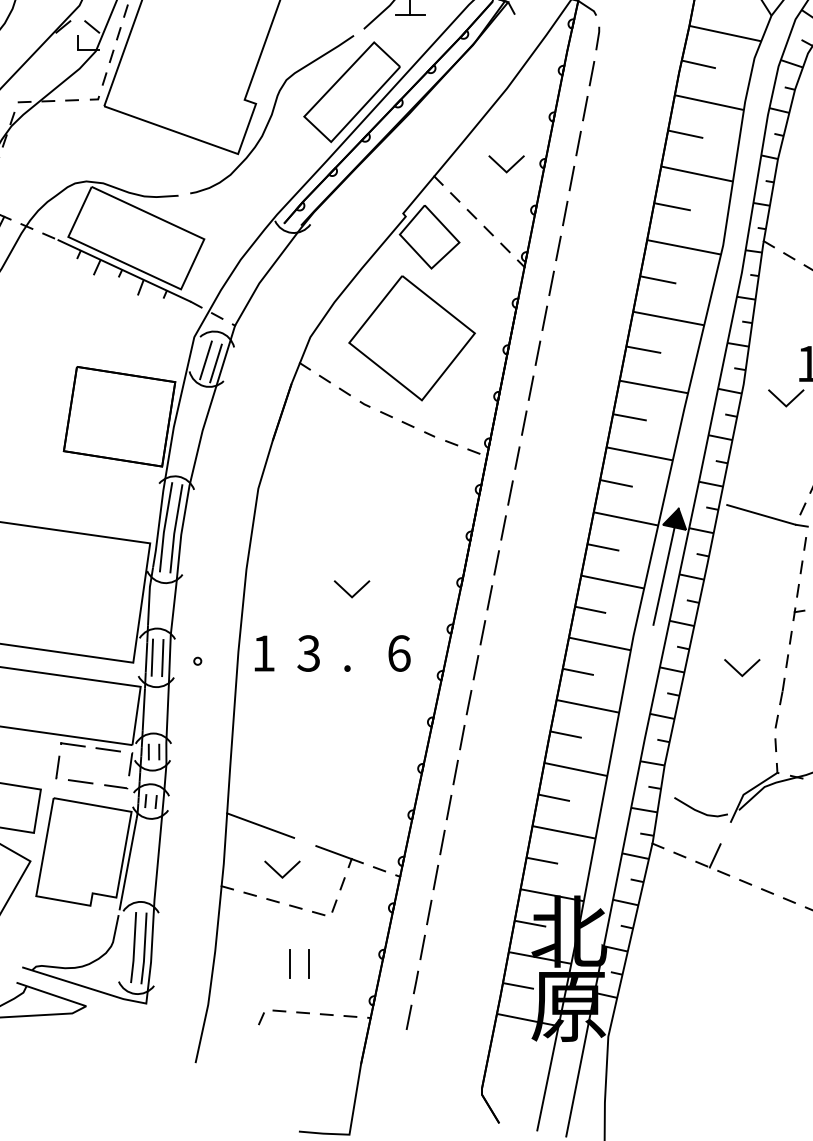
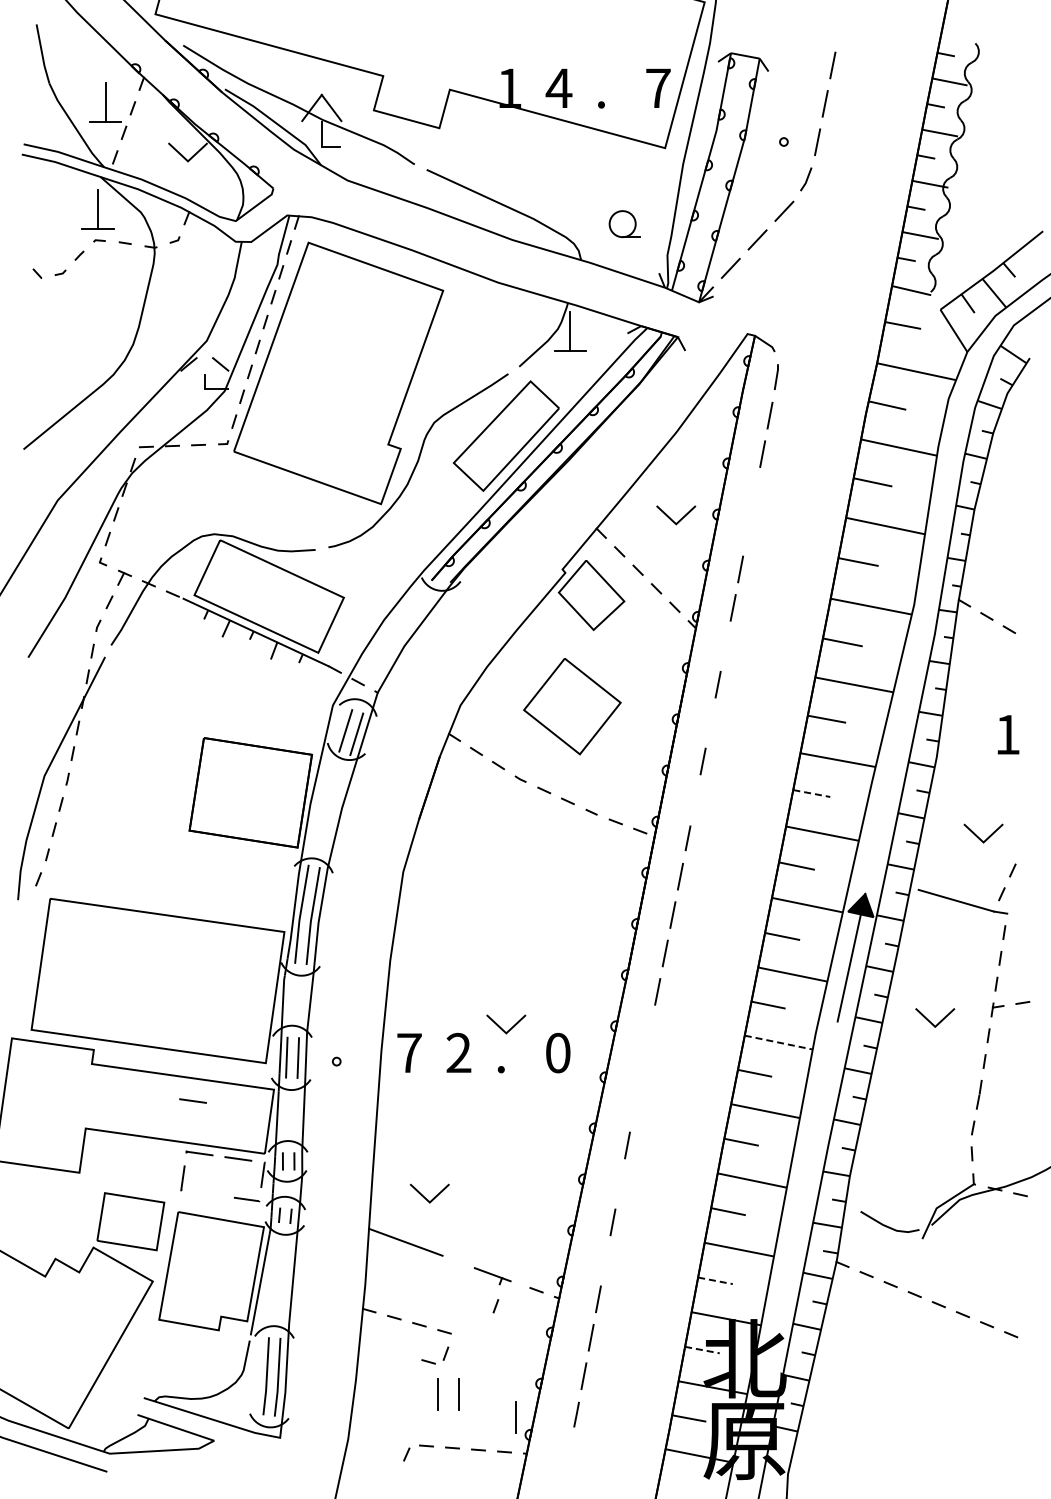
line: (577, 143) -> (754, 492), removed
line: (571, 178) -> (747, 530), removed
line: (551, 283) -> (725, 646), removed
part: (412, 338) -> (572, 706), size x0.7
line: (537, 352) -> (710, 722), removed
line: (782, 401) -> (979, 837), moved
line: (629, 417) -> (811, 793), solid -> dashed
line: (524, 422) -> (695, 799), removed
line: (348, 592) -> (502, 1028), moved
line: (482, 632) -> (649, 1030), removed
line: (599, 643) -> (778, 1042), solid -> dashed
text: (263, 652) -> (409, 1052), 1 -> 7
text: (399, 652) -> (558, 1052), 6 -> 0
text: (308, 653) -> (458, 1053), 3 -> 2
line: (475, 667) -> (642, 1068), removed
line: (746, 671) -> (939, 1021), moved
line: (468, 702) -> (634, 1106), removed
line: (455, 772) -> (619, 1183), removed
line: (80, 781) -> (192, 1100), moved
line: (442, 842) -> (605, 1260), removed
part: (339, 855) -> (492, 1275), size x0.7
line: (715, 855) -> (905, 1275), removed
line: (542, 860) -> (715, 1280), solid -> dashed
line: (278, 873) -> (425, 1197), moved
part: (324, 914) -> (435, 1362), moved
line: (530, 924) -> (702, 1350), solid -> dashed
line: (360, 985) -> (515, 1417), added
line: (408, 1016) -> (568, 1452), removed

